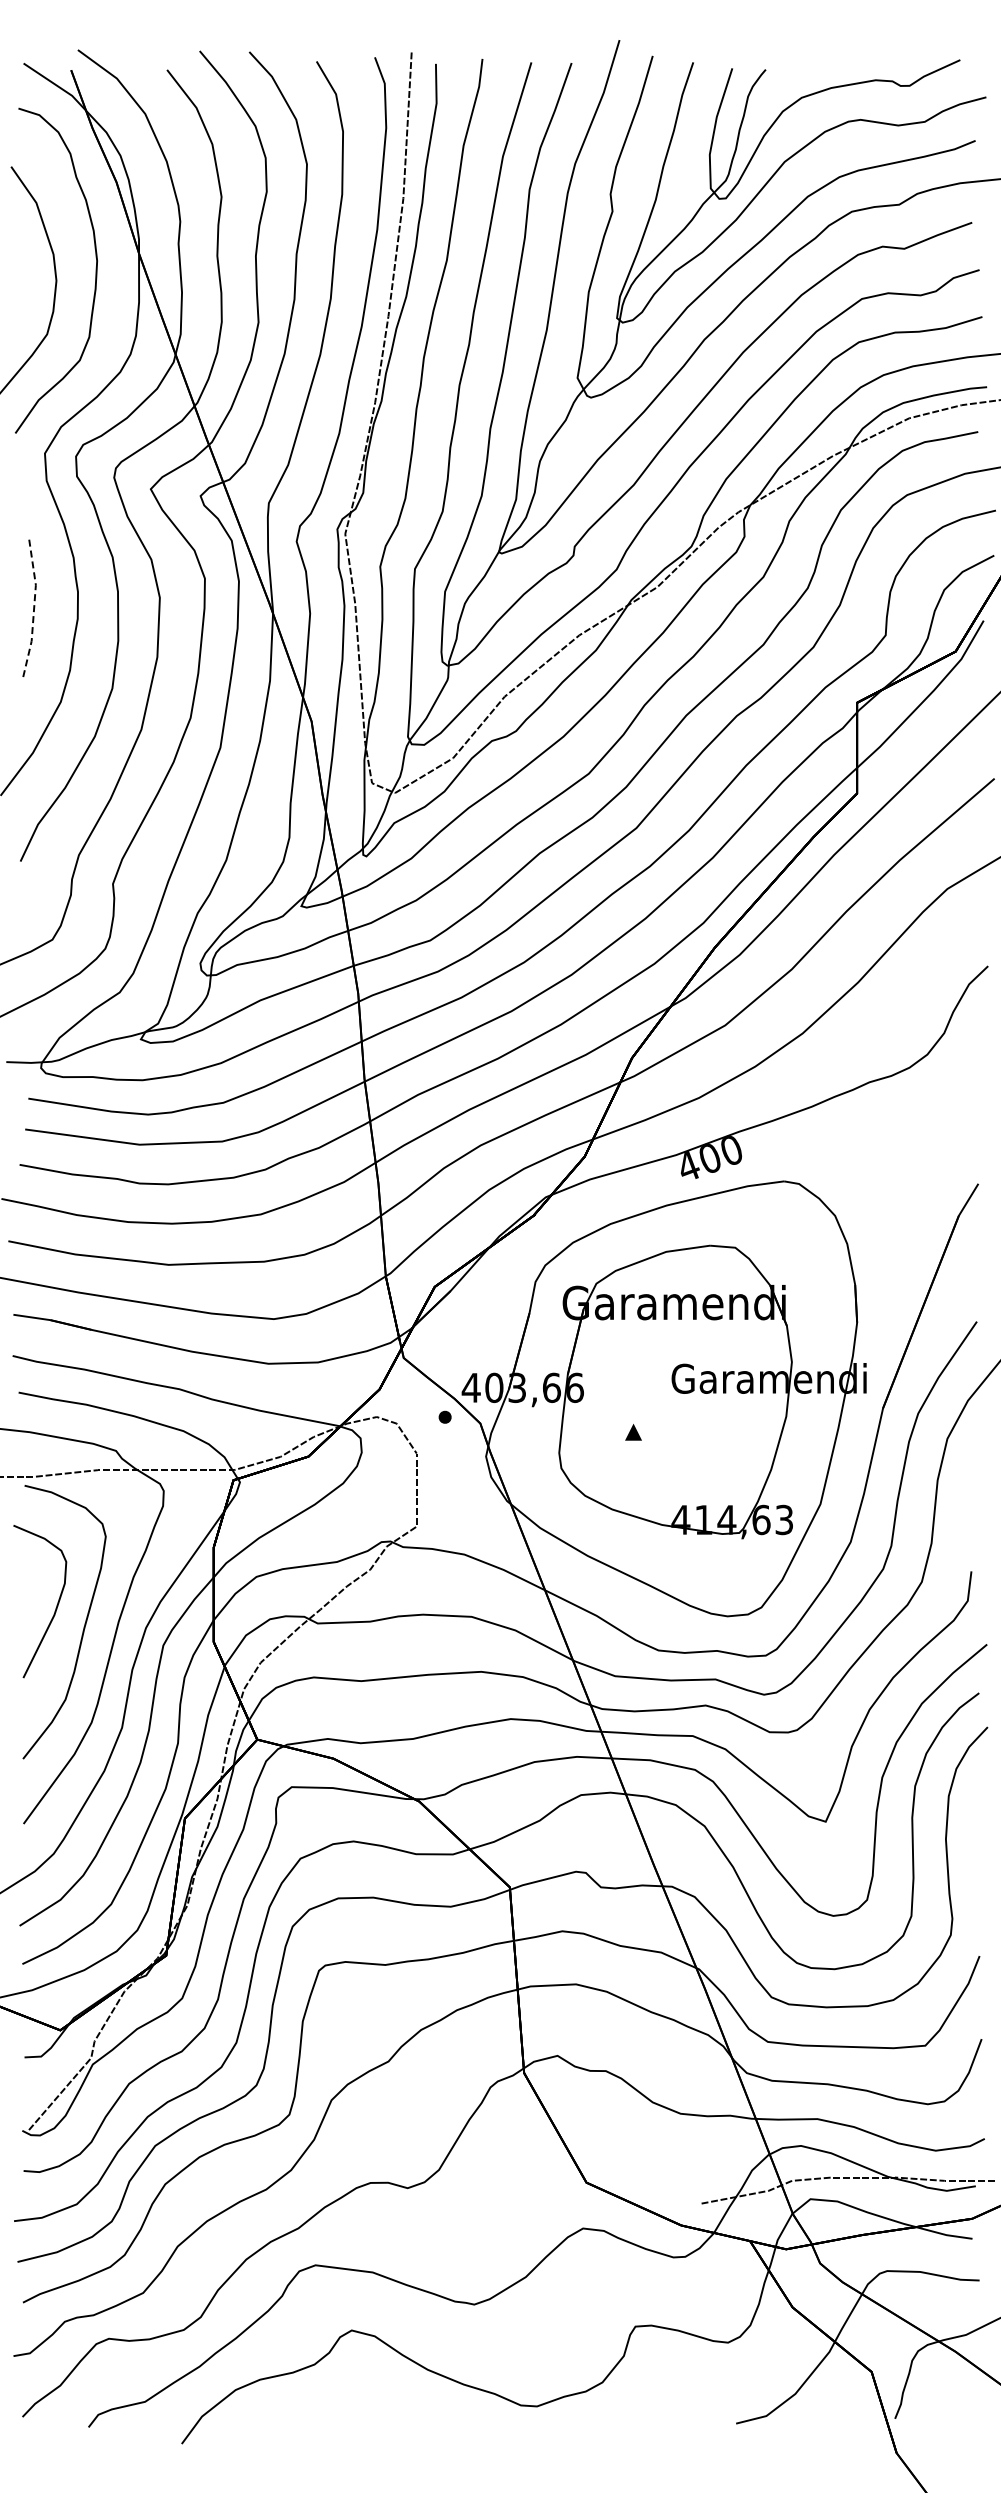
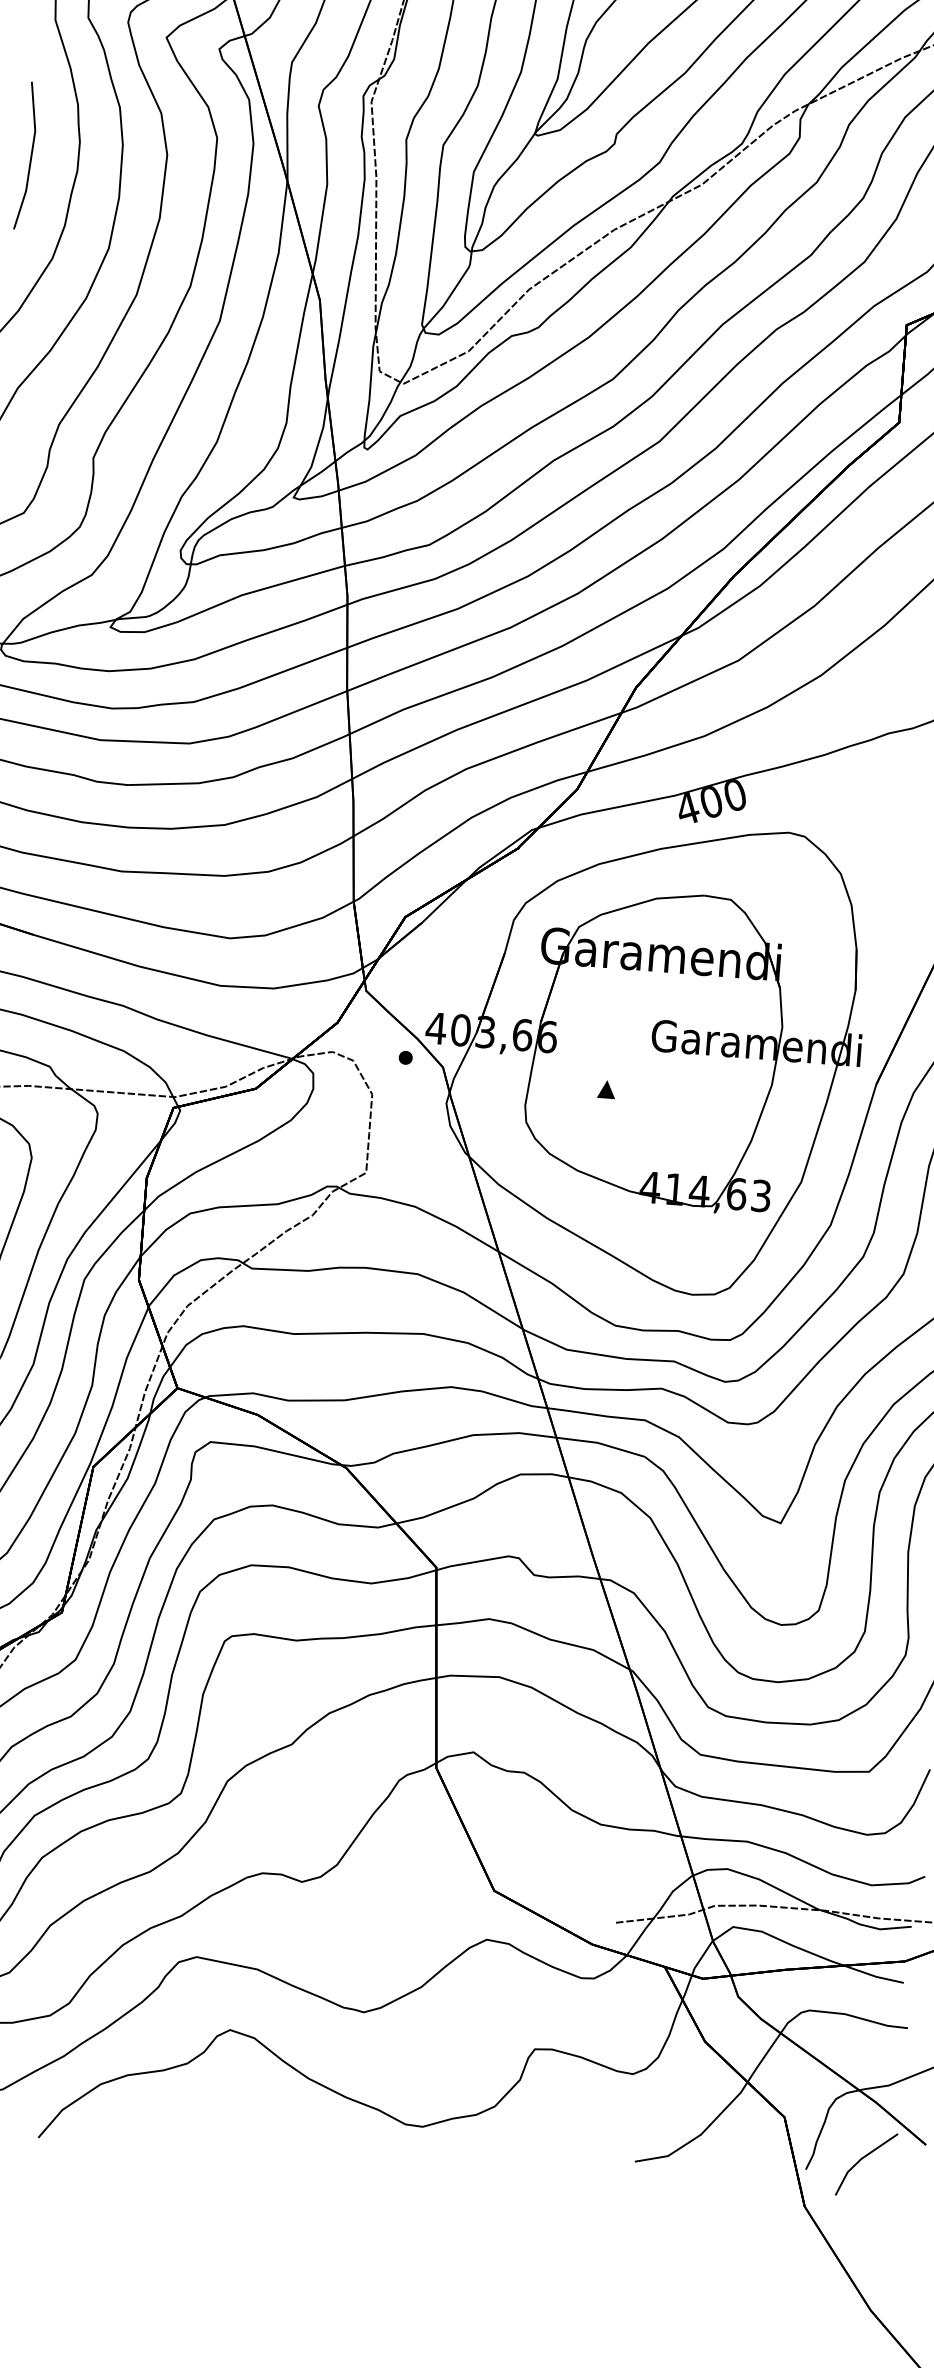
line: (34, 609) -> (31, 157), dashed -> solid
line: (946, 2405) -> (862, 2159), added

